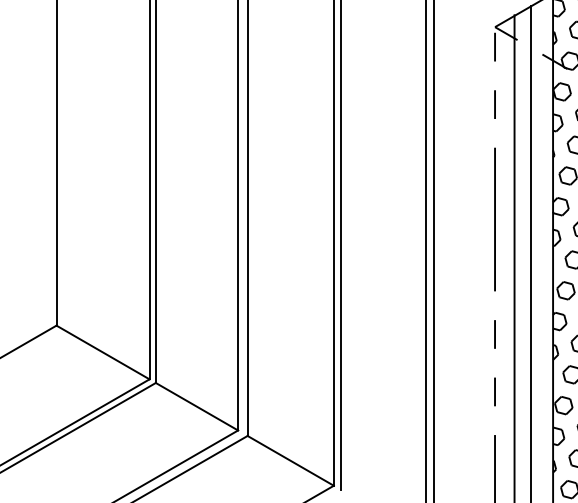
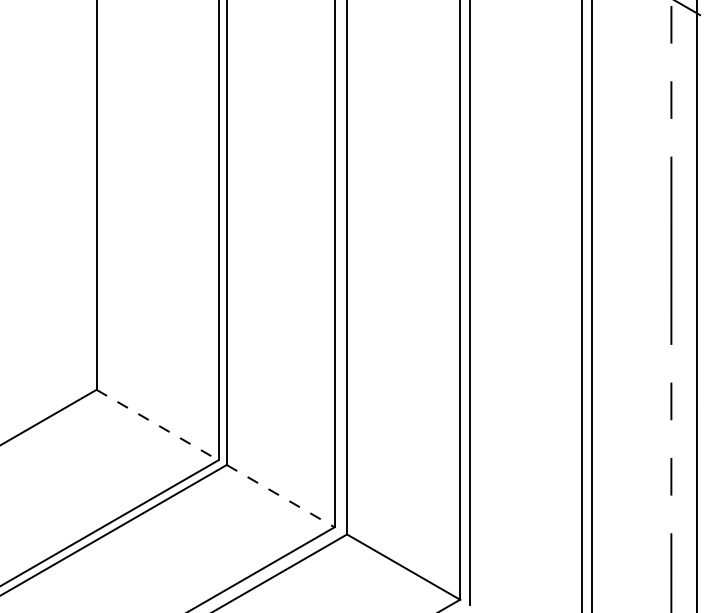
line: (103, 352) -> (158, 425), solid -> dashed
line: (197, 406) -> (281, 495), solid -> dashed

